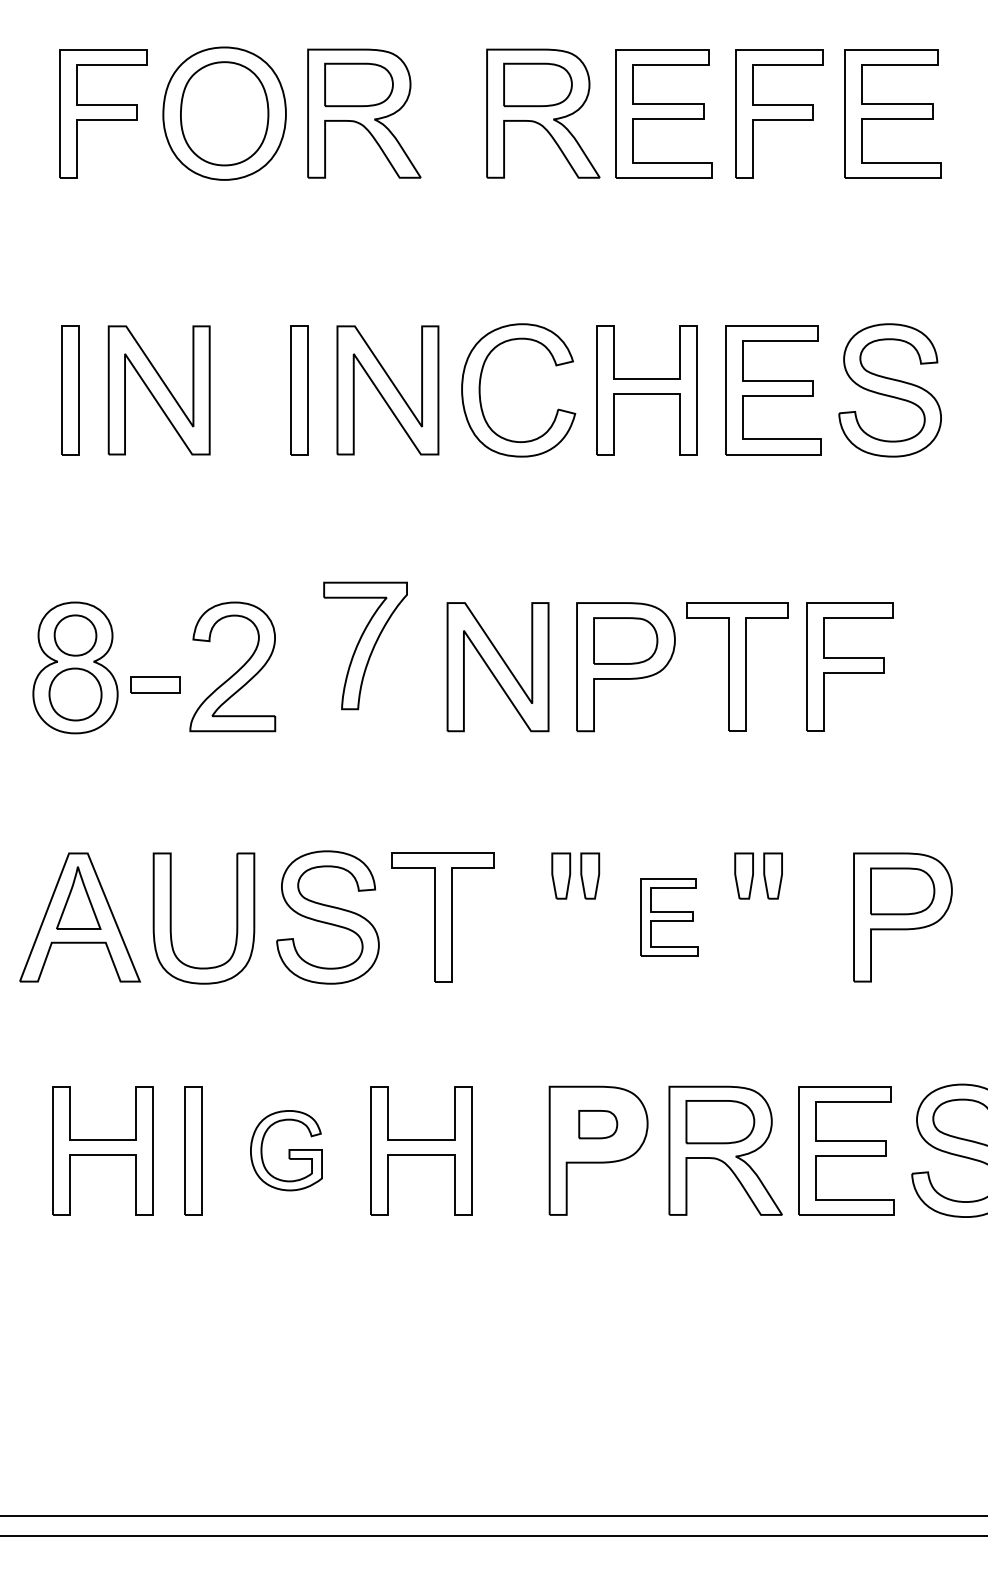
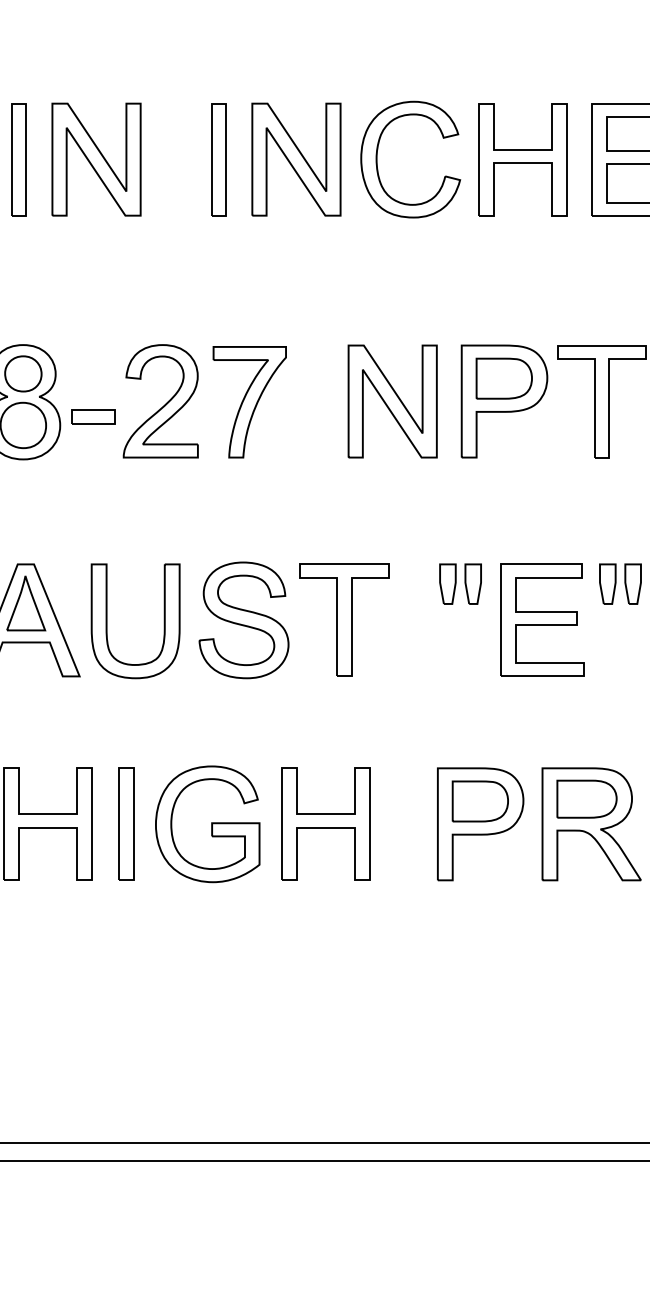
part: (365, 645) -> (249, 401), moved
part: (669, 917) -> (542, 620), size x1.67
part: (597, 1124) -> (479, 801), size x1.67
part: (286, 1150) -> (207, 824), size x1.67

